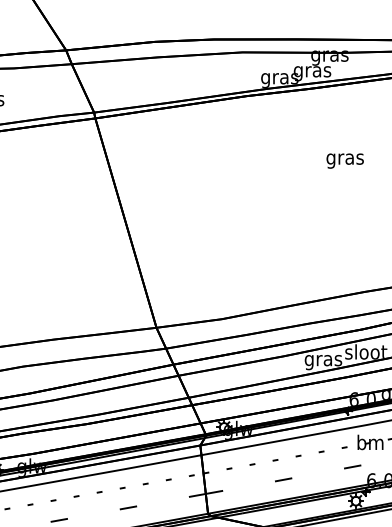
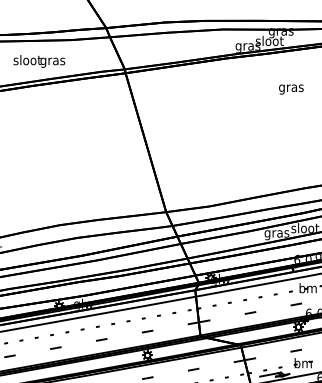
text: (312, 72) -> (269, 42), gras -> sloot
text: (345, 160) -> (291, 89), moved

